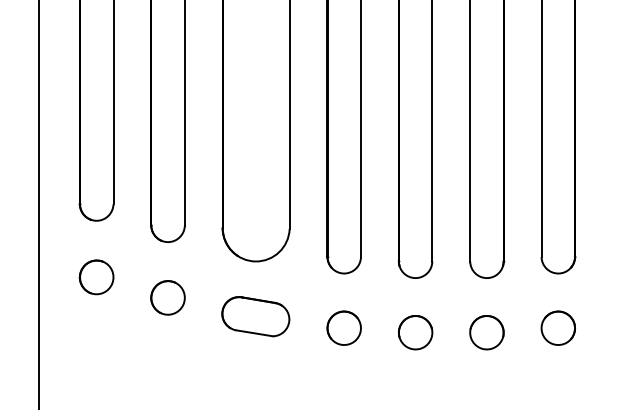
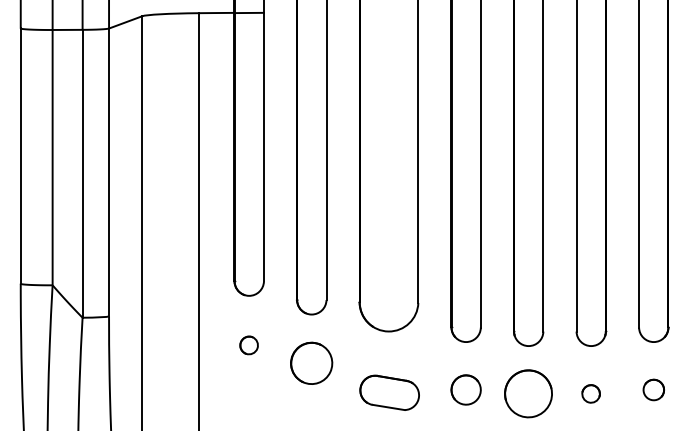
part: (95, 277) -> (248, 345), size x0.6
part: (167, 297) -> (311, 363), size x1.4
part: (255, 316) -> (389, 392), moved
part: (558, 327) -> (653, 389), size x0.7
part: (415, 332) -> (528, 393), size x1.6
part: (486, 332) -> (590, 393), size x0.6

